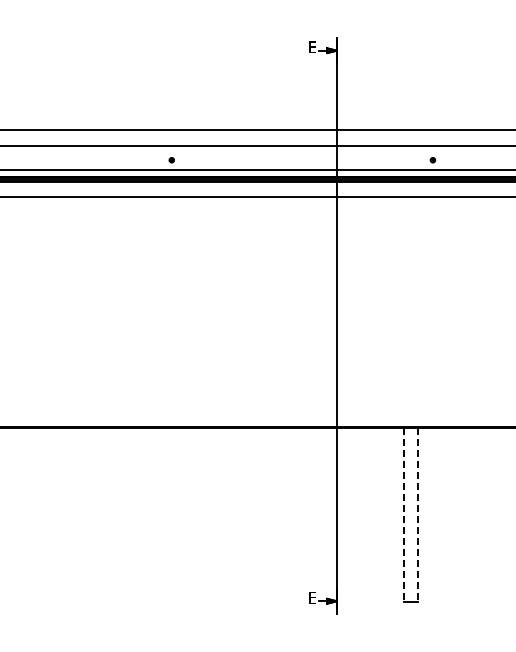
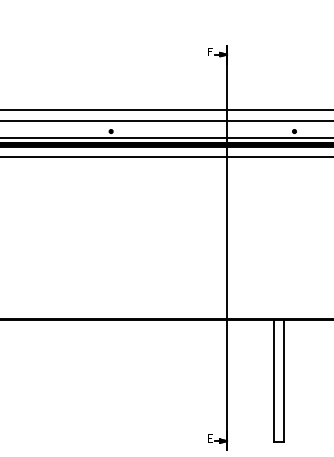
line: (403, 515) -> (273, 380), dashed -> solid
line: (418, 515) -> (284, 380), dashed -> solid

